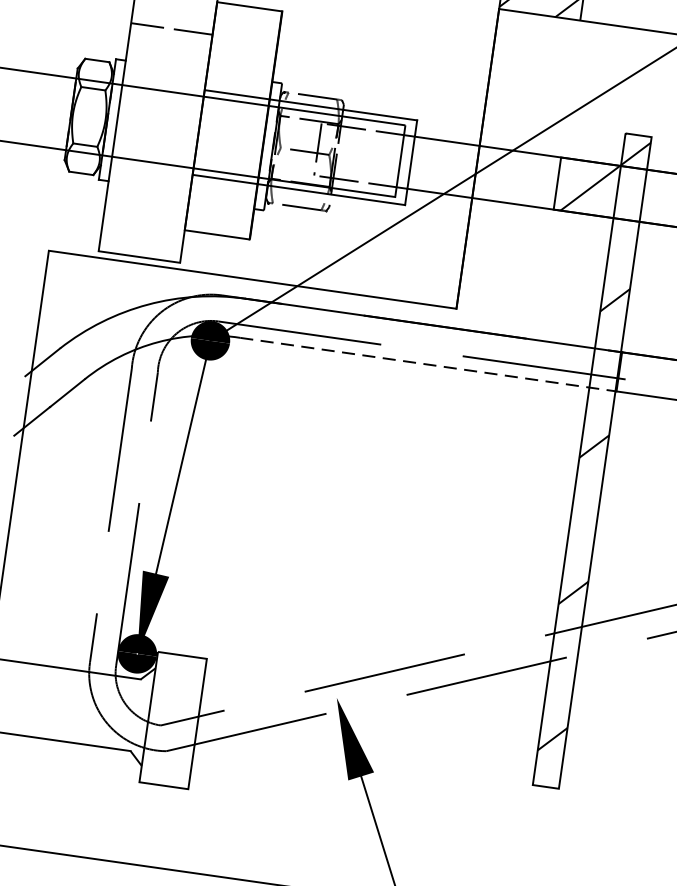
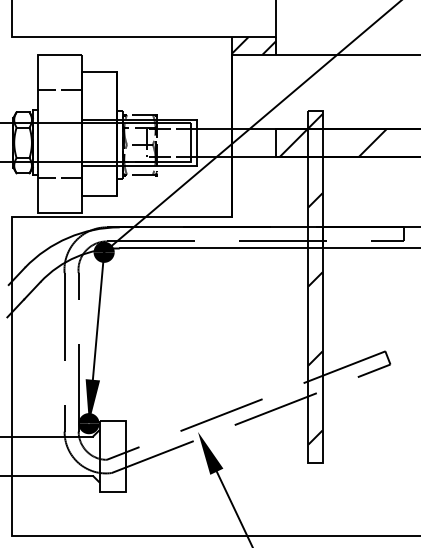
line: (149, 192) -> (60, 178), added
line: (428, 364) -> (221, 248), dashed -> solid

